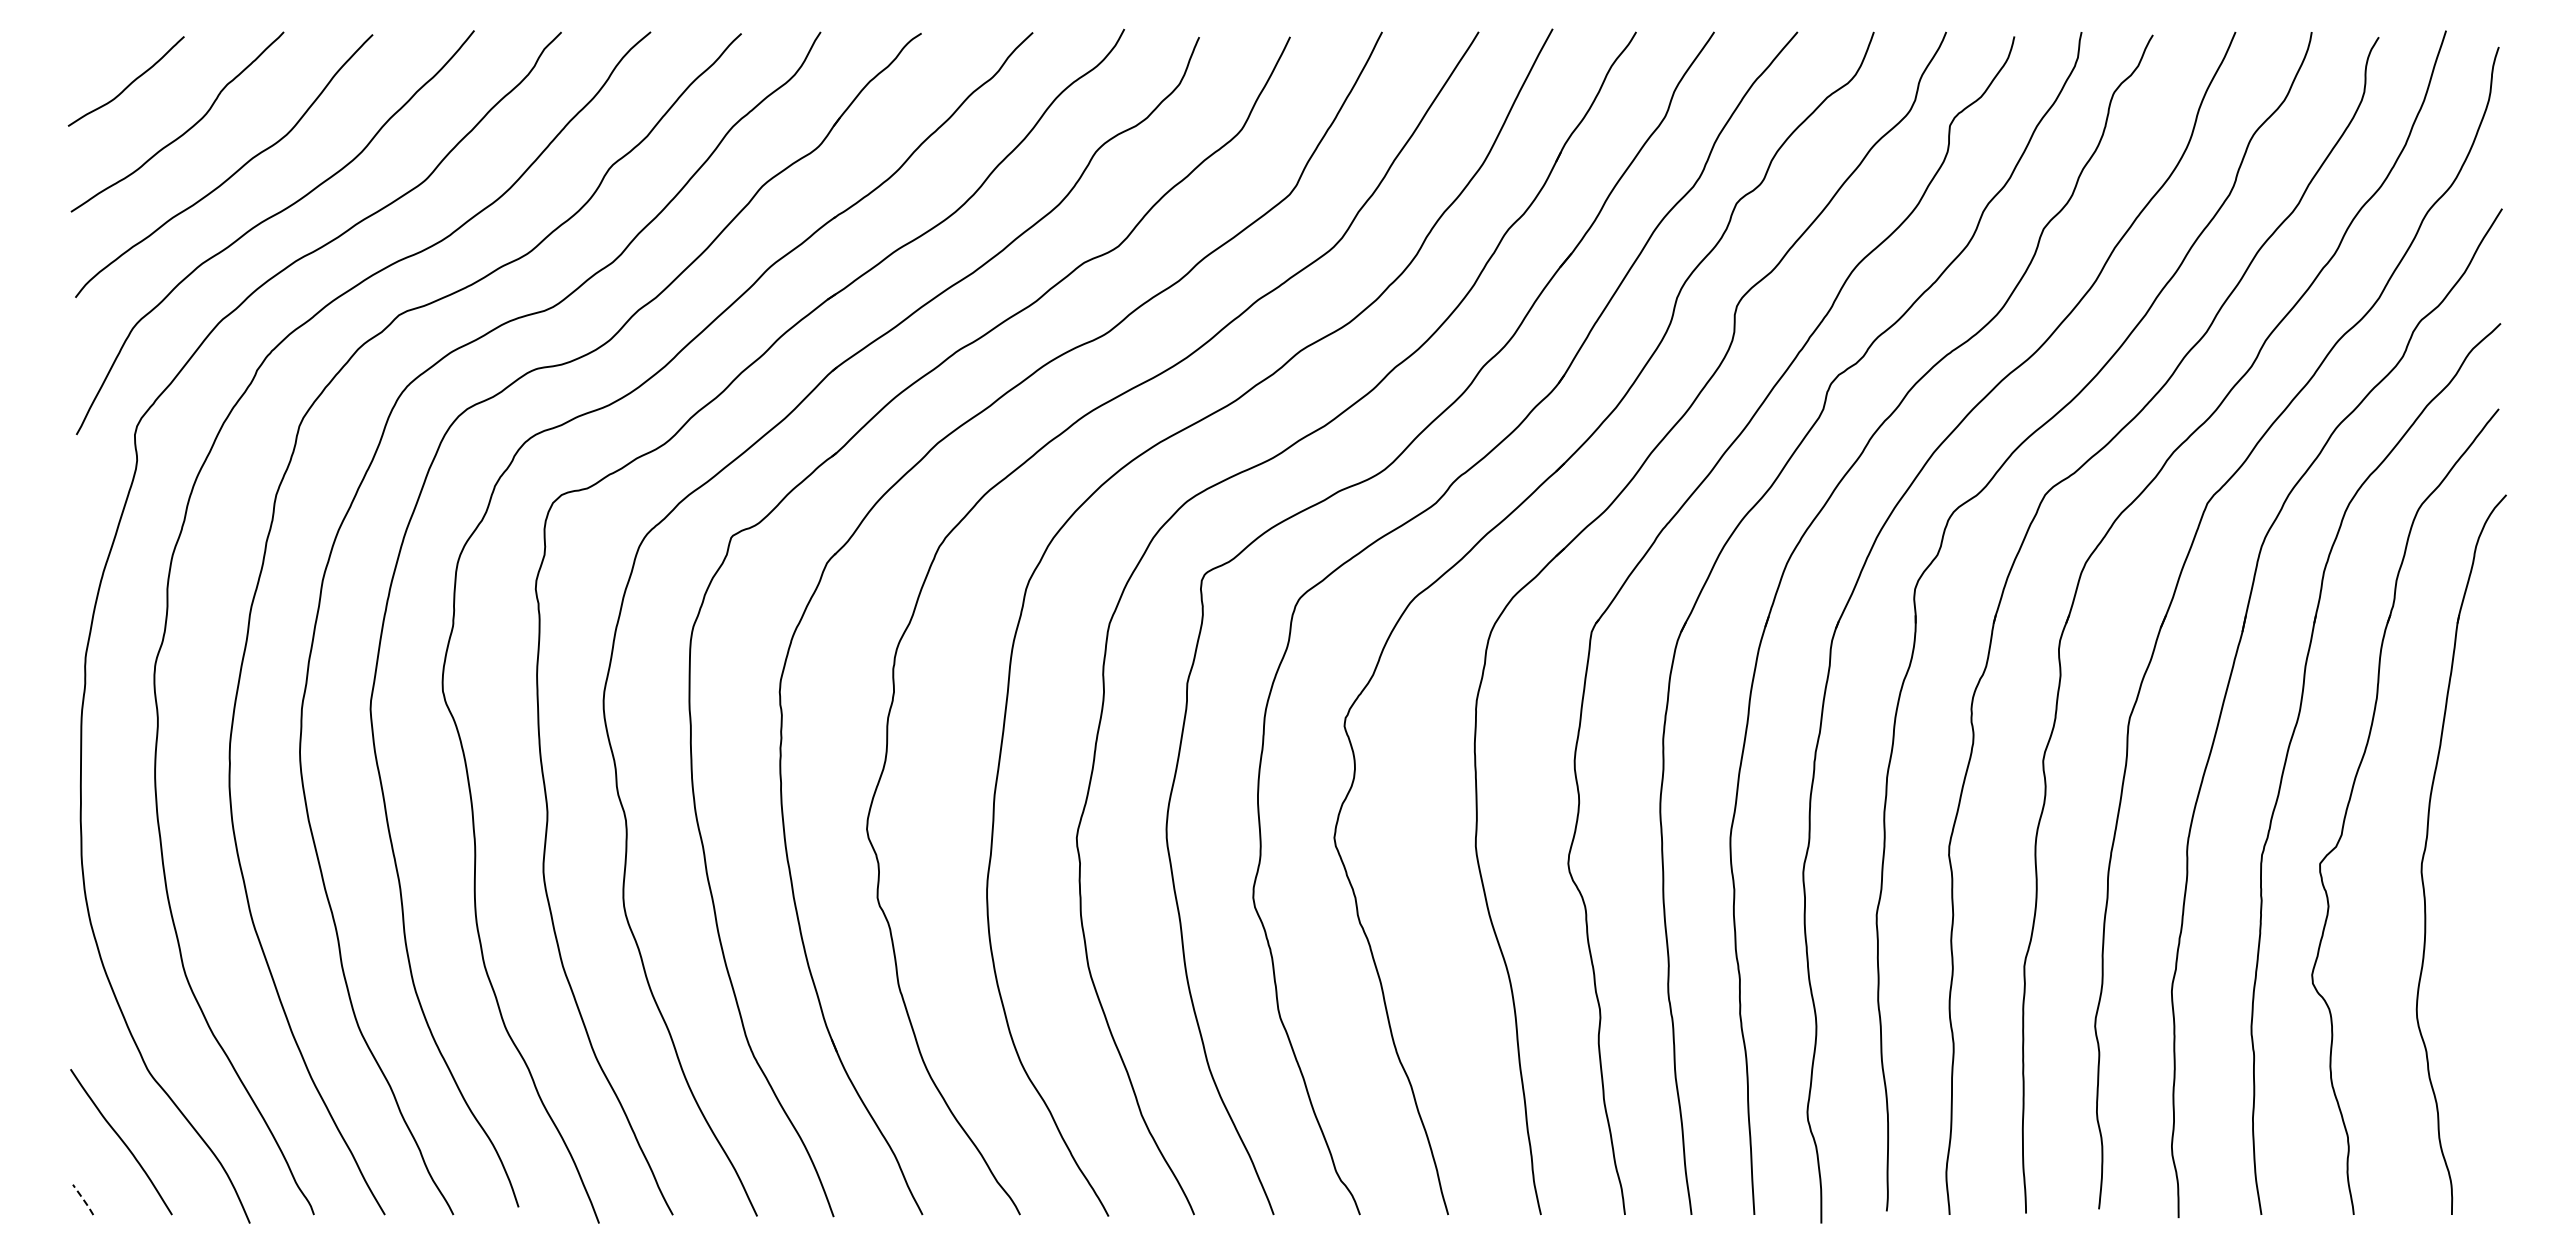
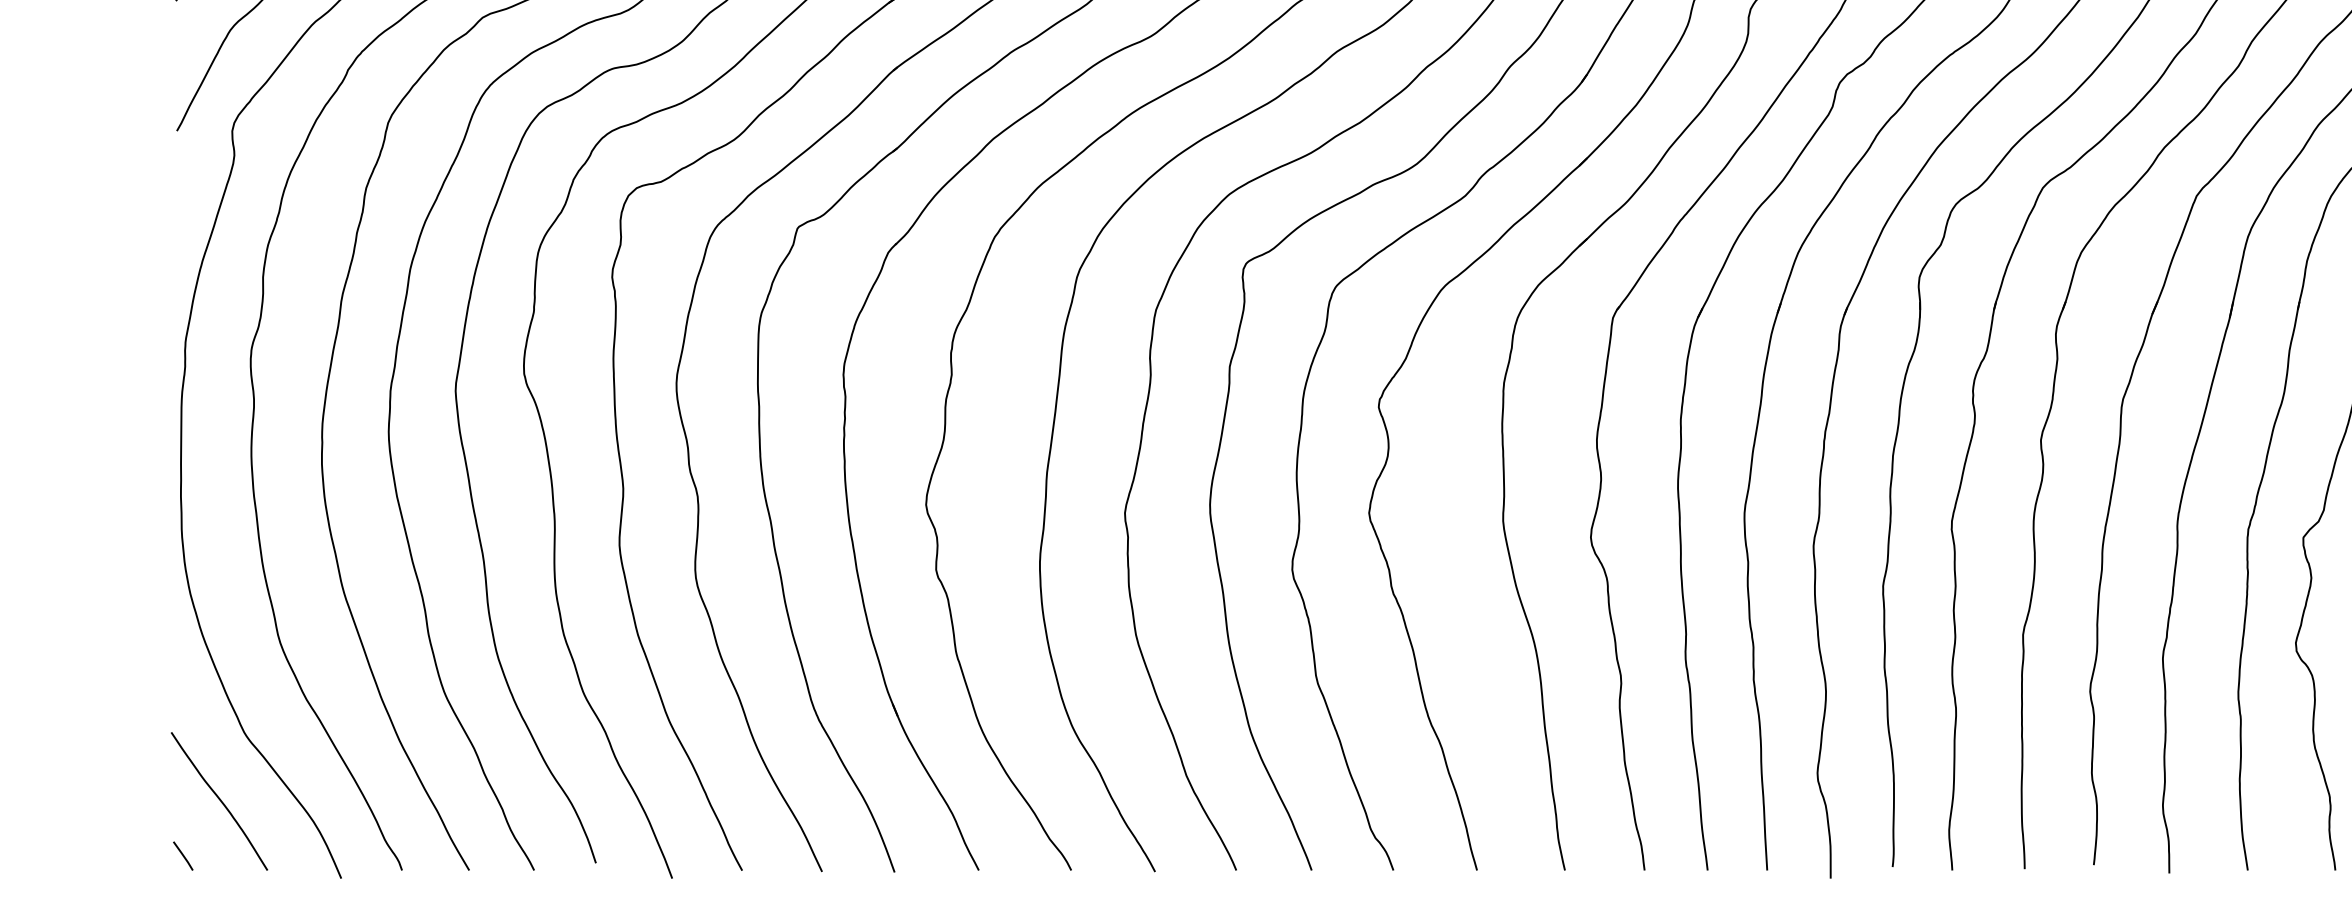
line: (83, 1199) -> (183, 855), dashed -> solid

